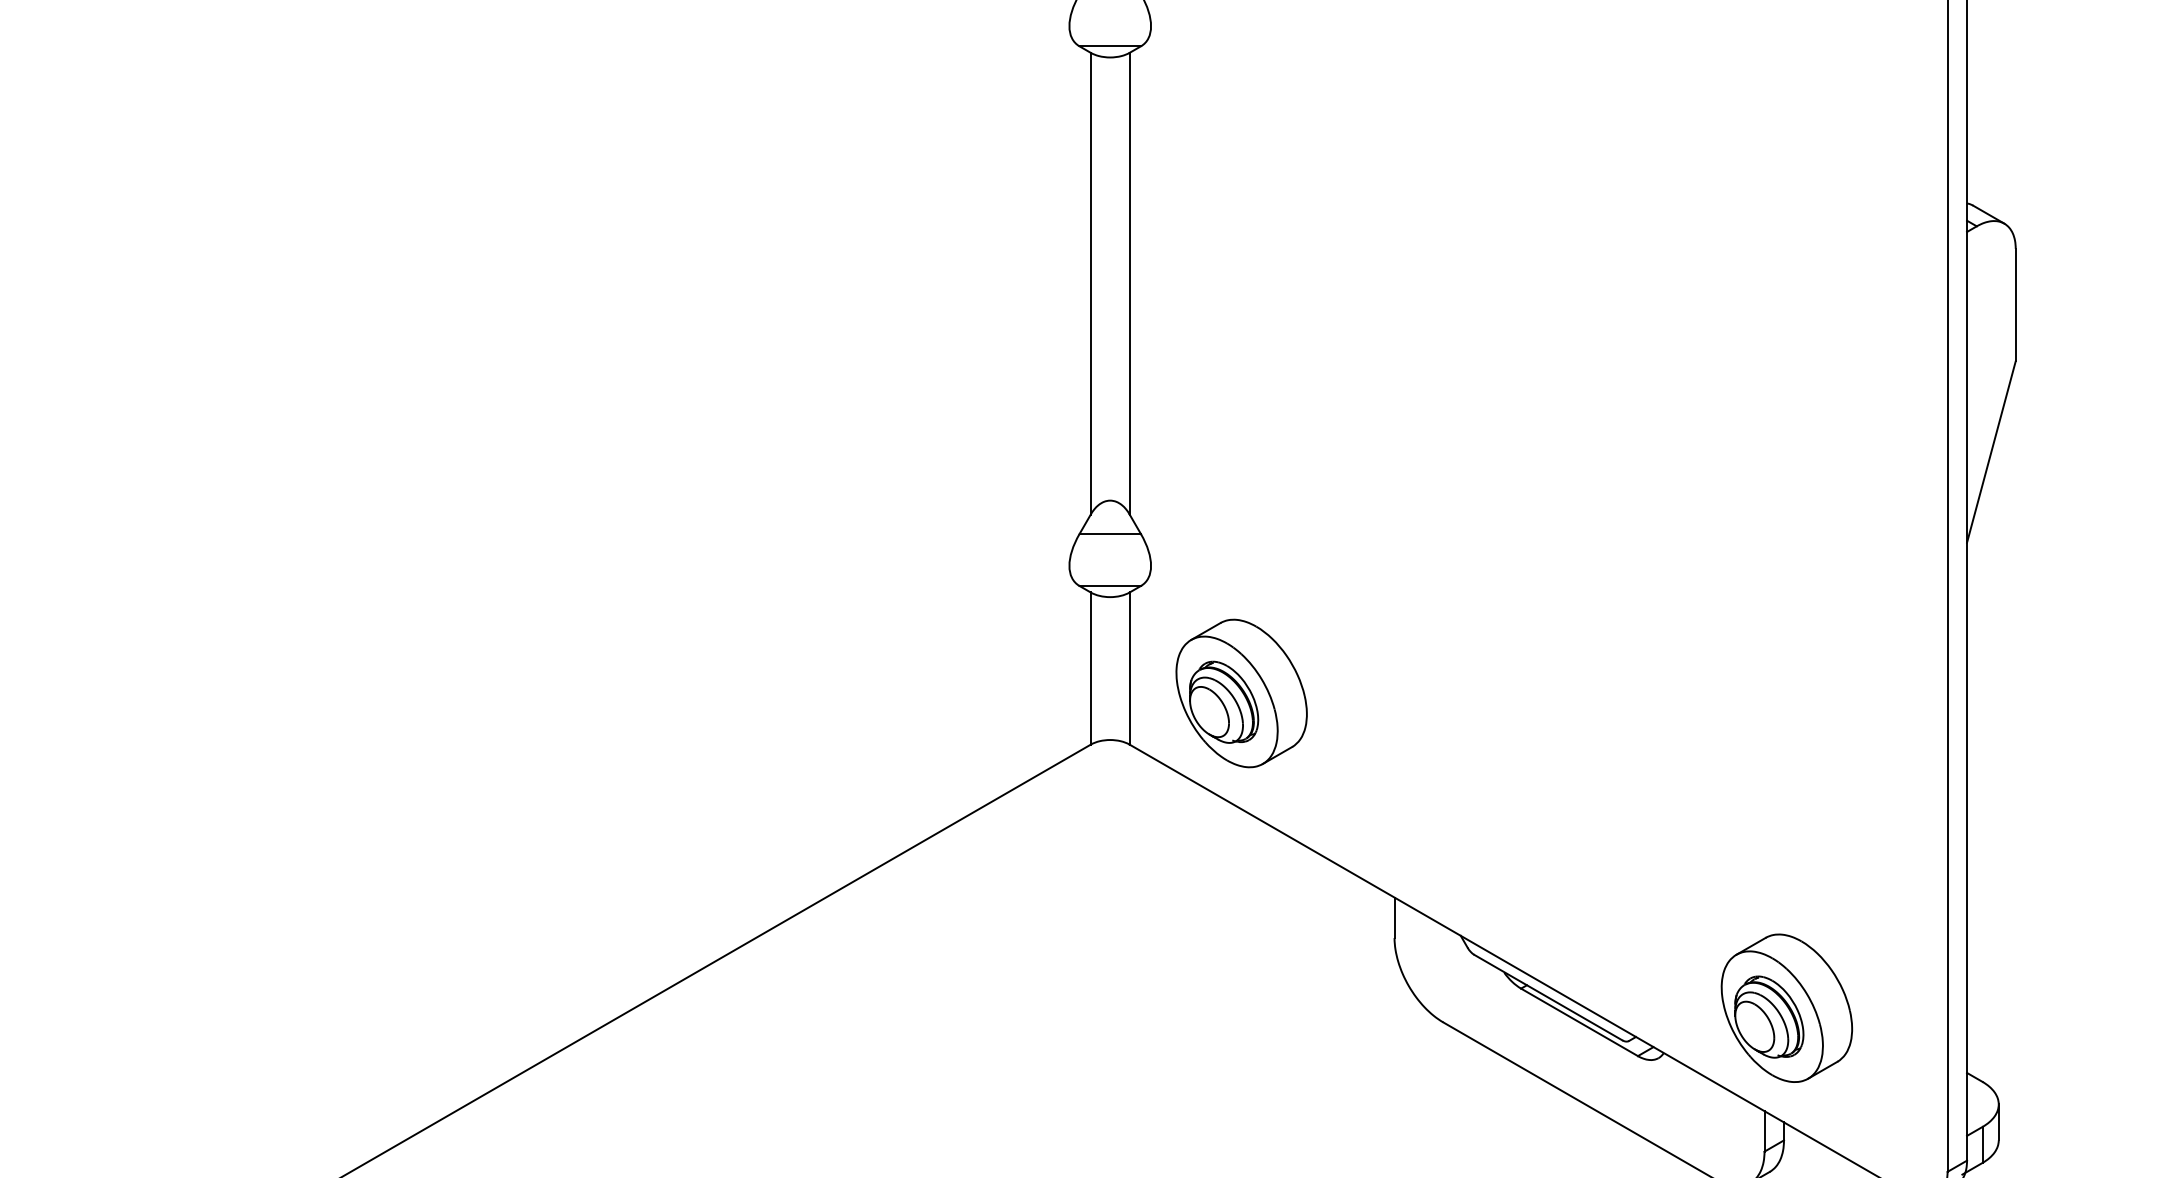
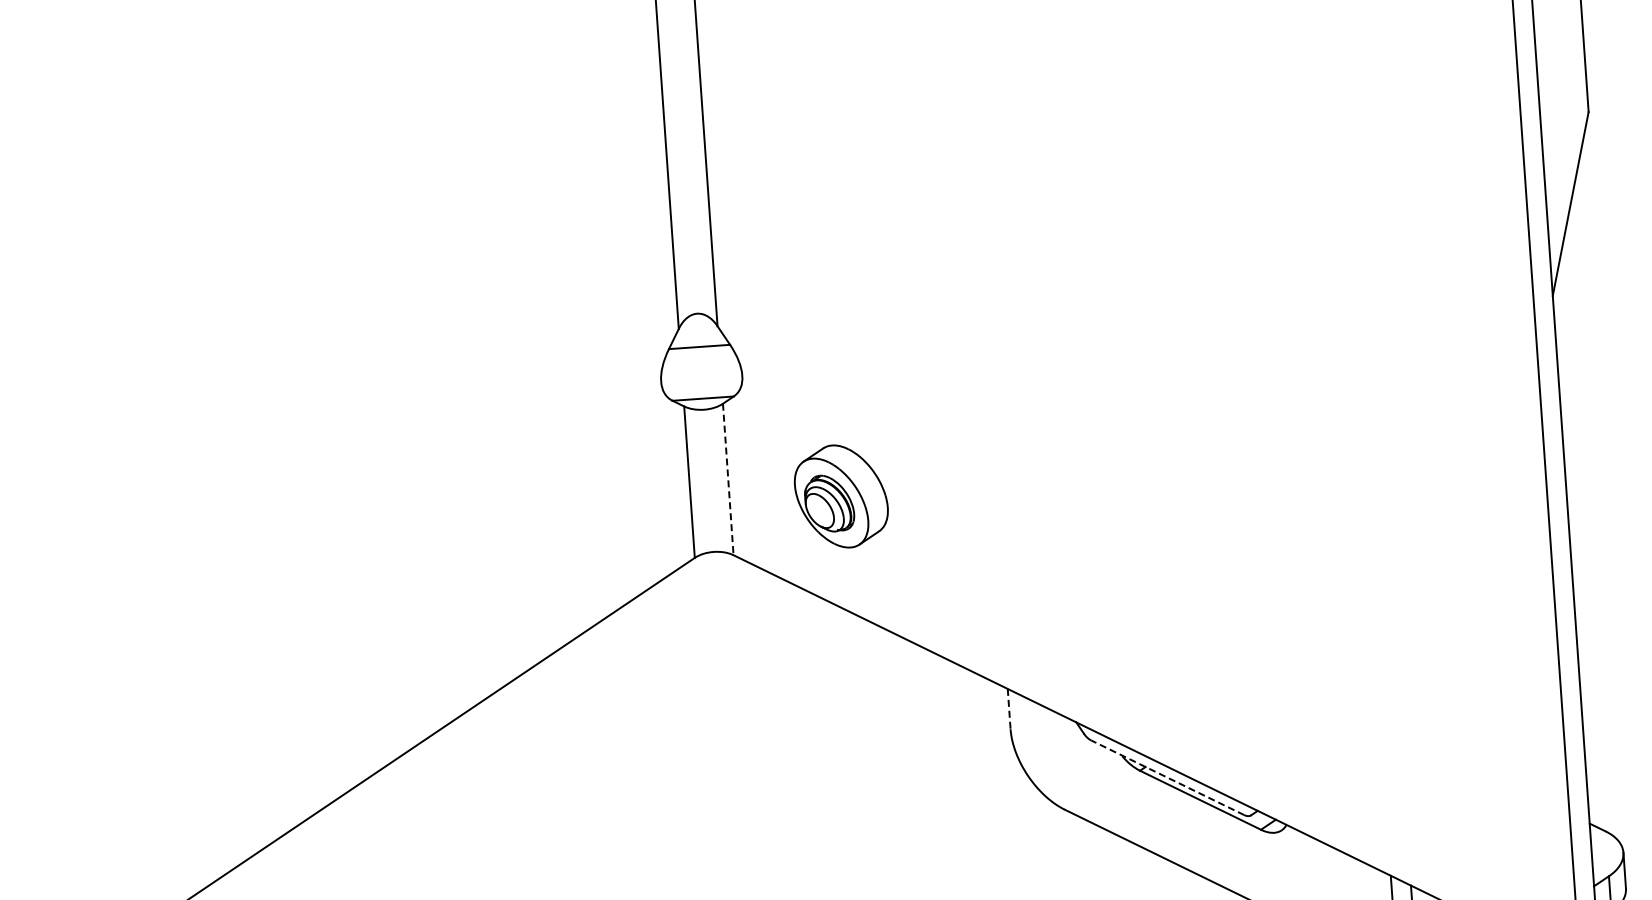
line: (1129, 669) -> (728, 480), solid -> dashed
part: (1241, 693) -> (841, 496), size x0.7
line: (1394, 918) -> (1009, 709), solid -> dashed
line: (1547, 997) -> (1166, 777), solid -> dashed
part: (1786, 1007) -> (1405, 771), removed

